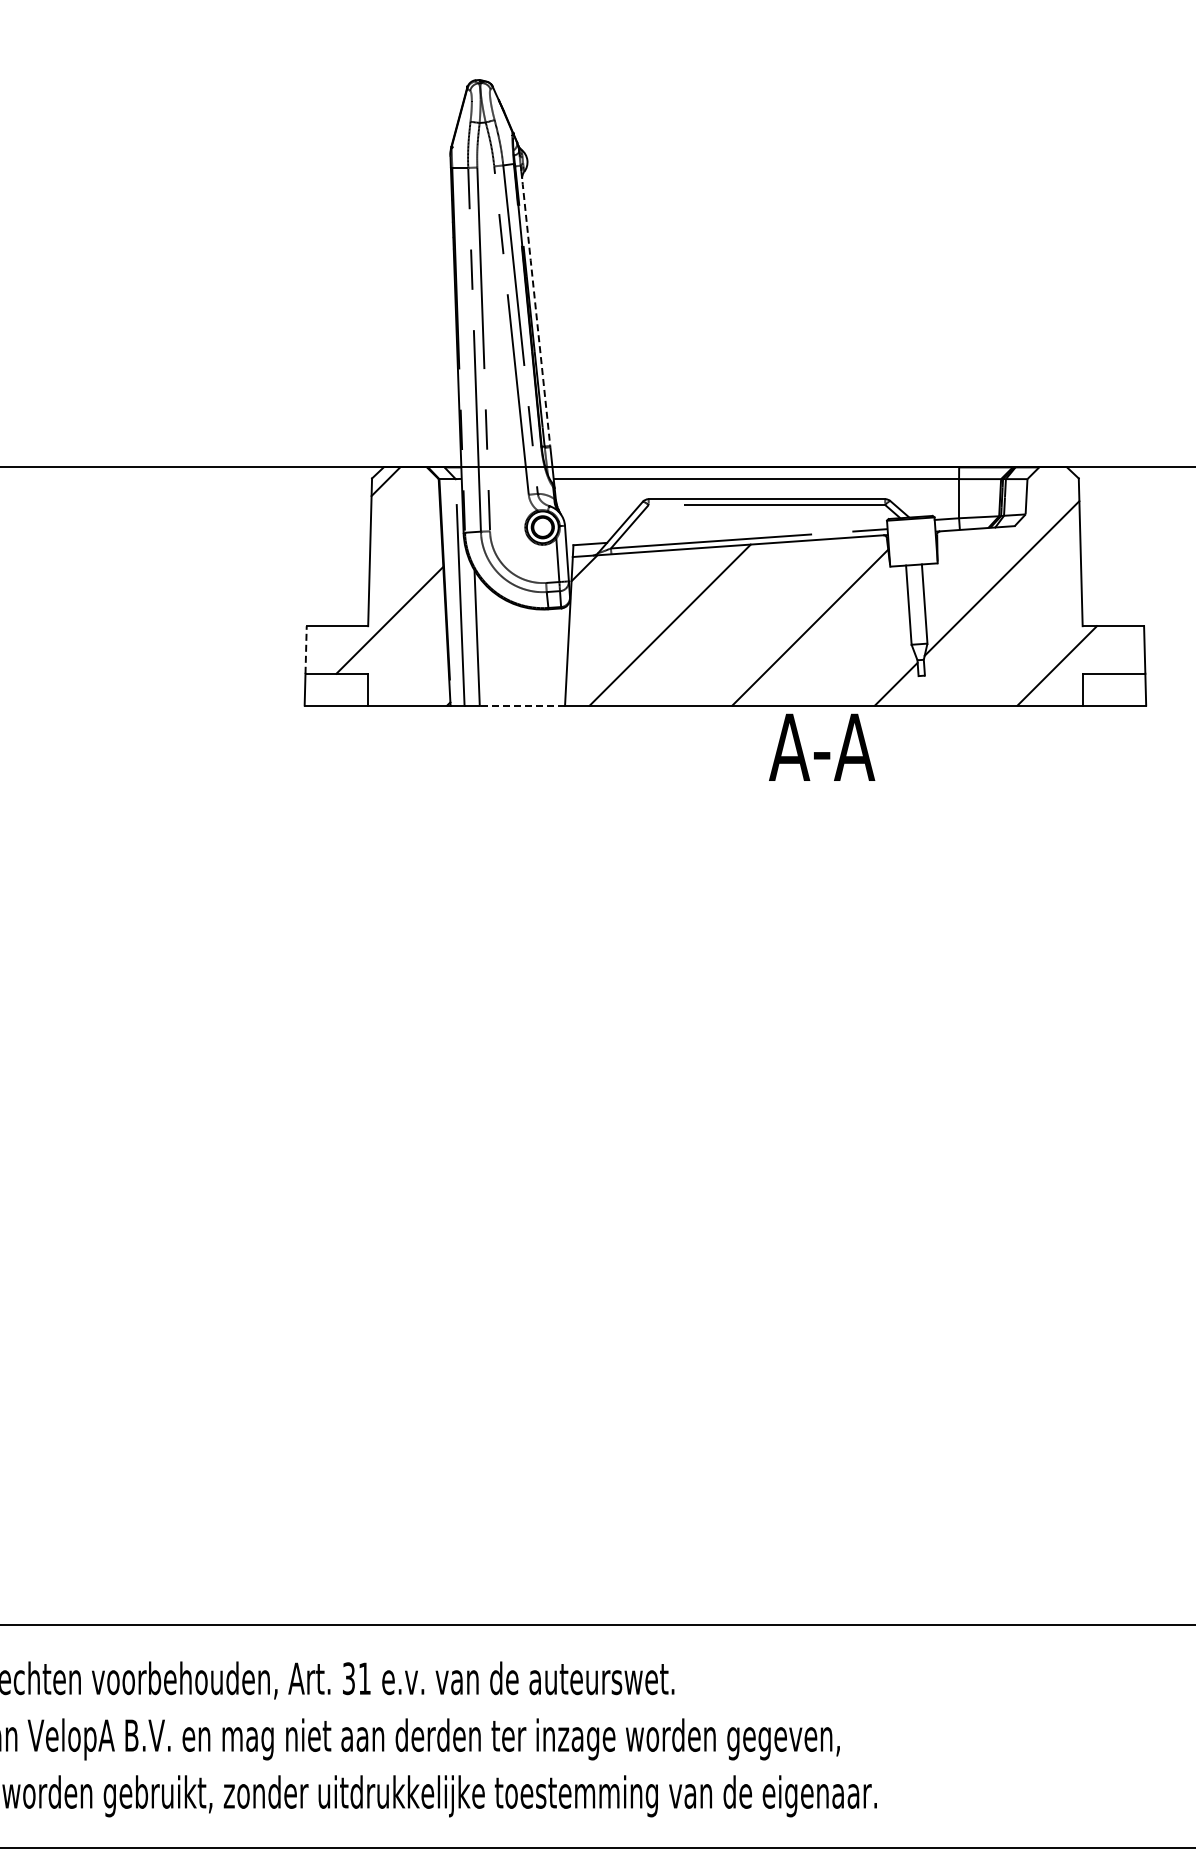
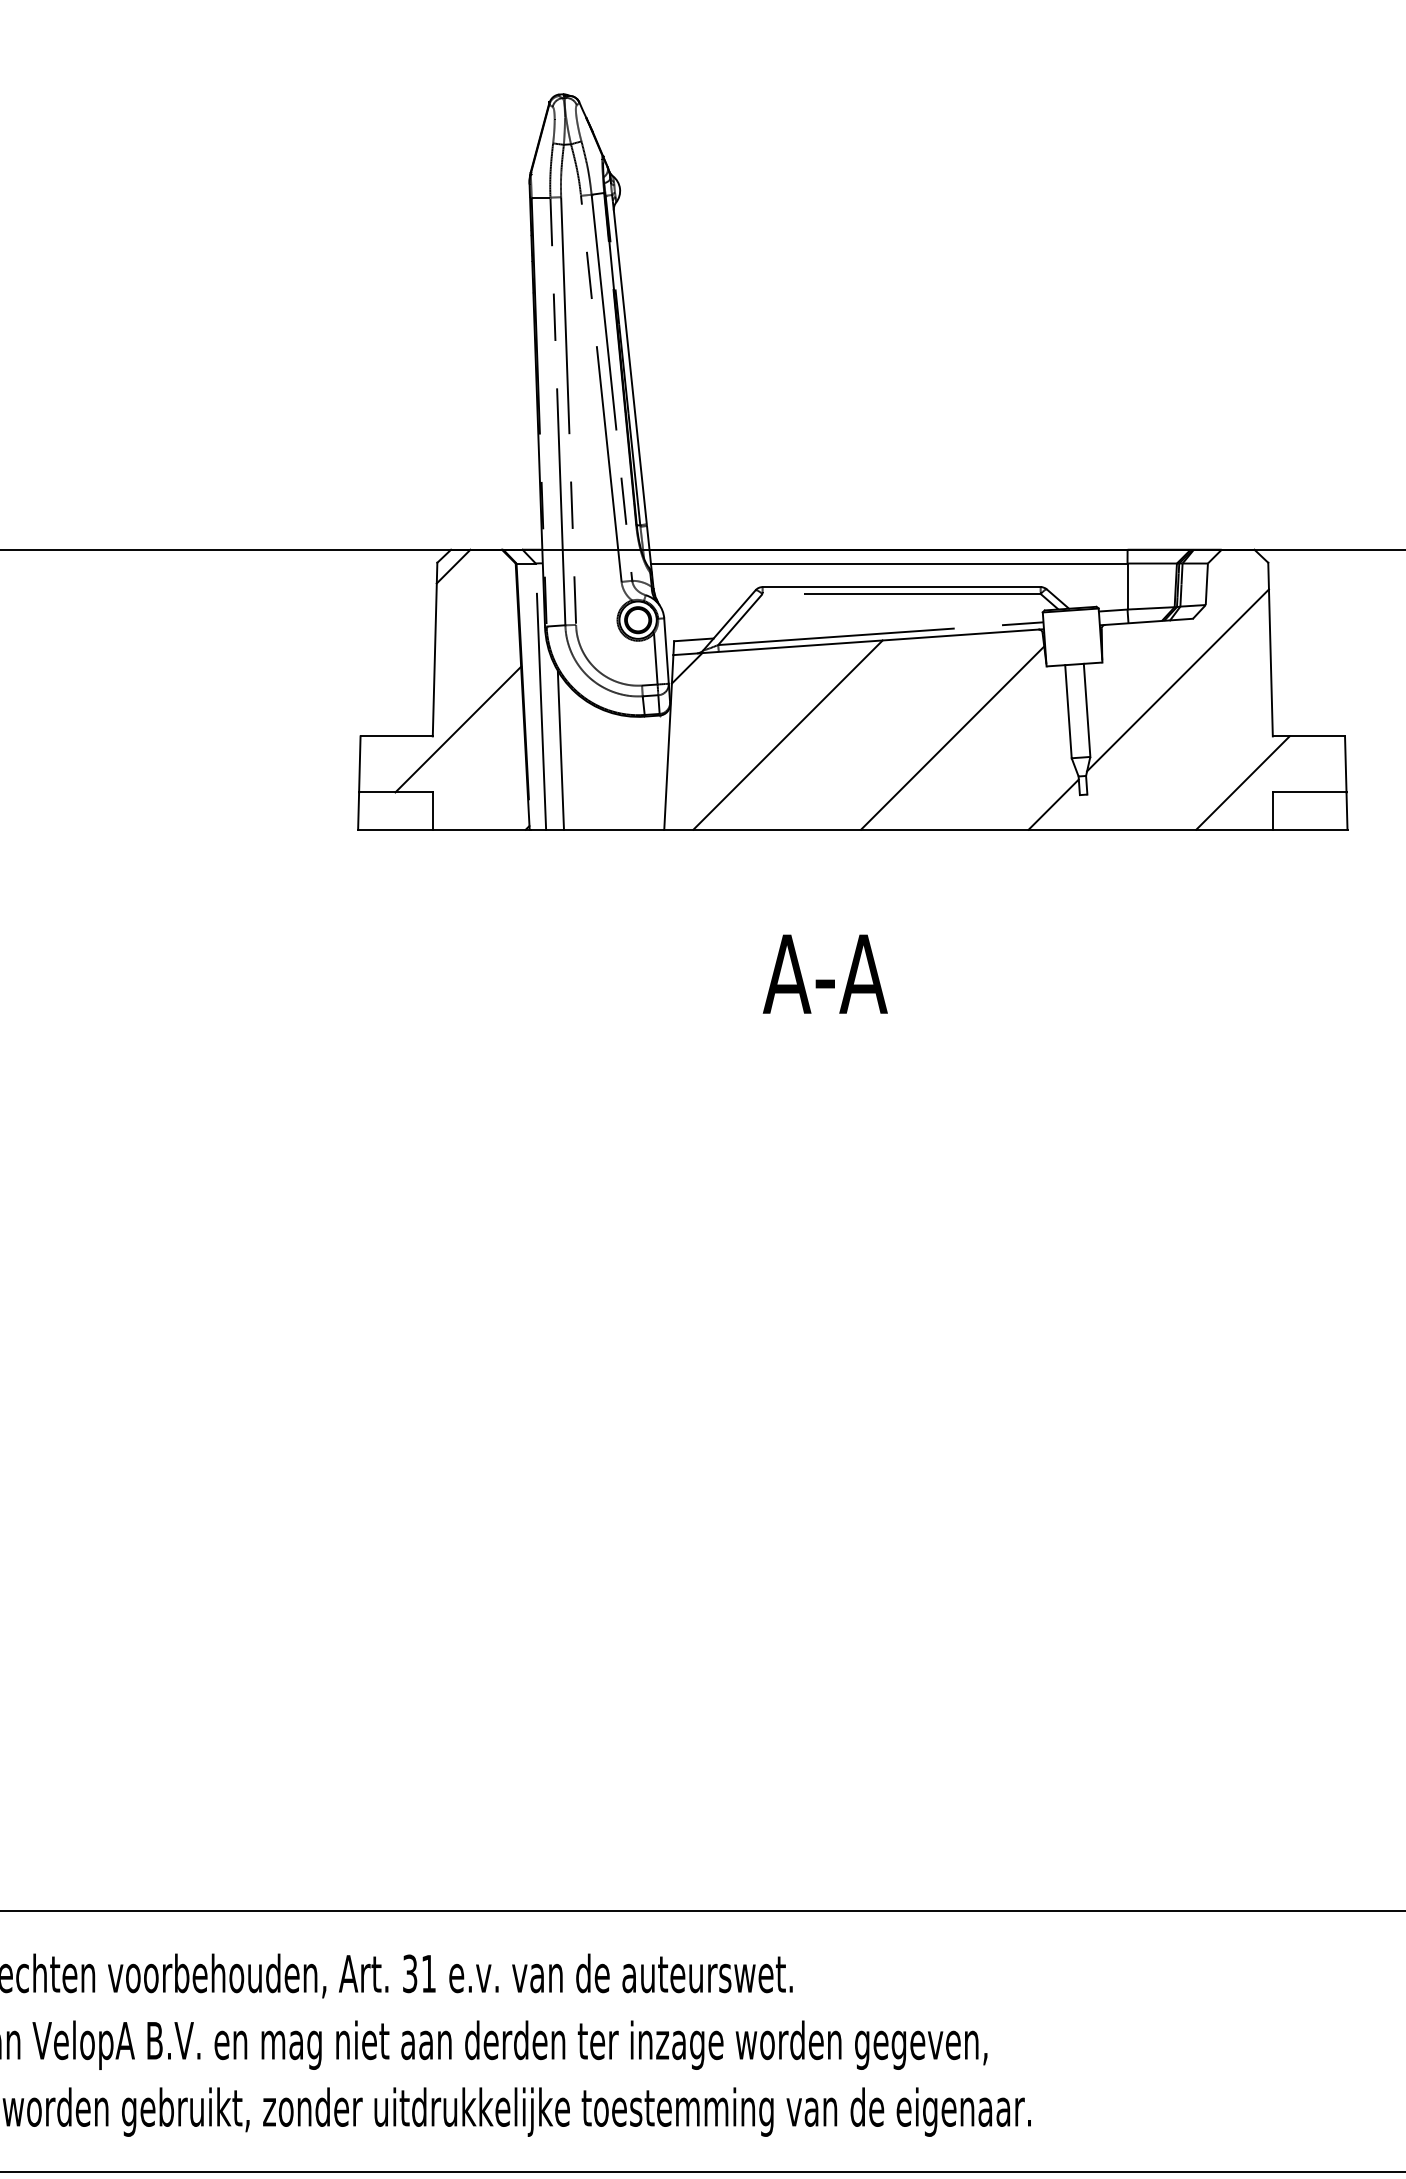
line: (535, 306) -> (629, 360), dashed -> solid
line: (306, 650) -> (360, 765), dashed -> solid
line: (522, 705) -> (614, 829), dashed -> solid
text: (822, 746) -> (825, 973), moved

